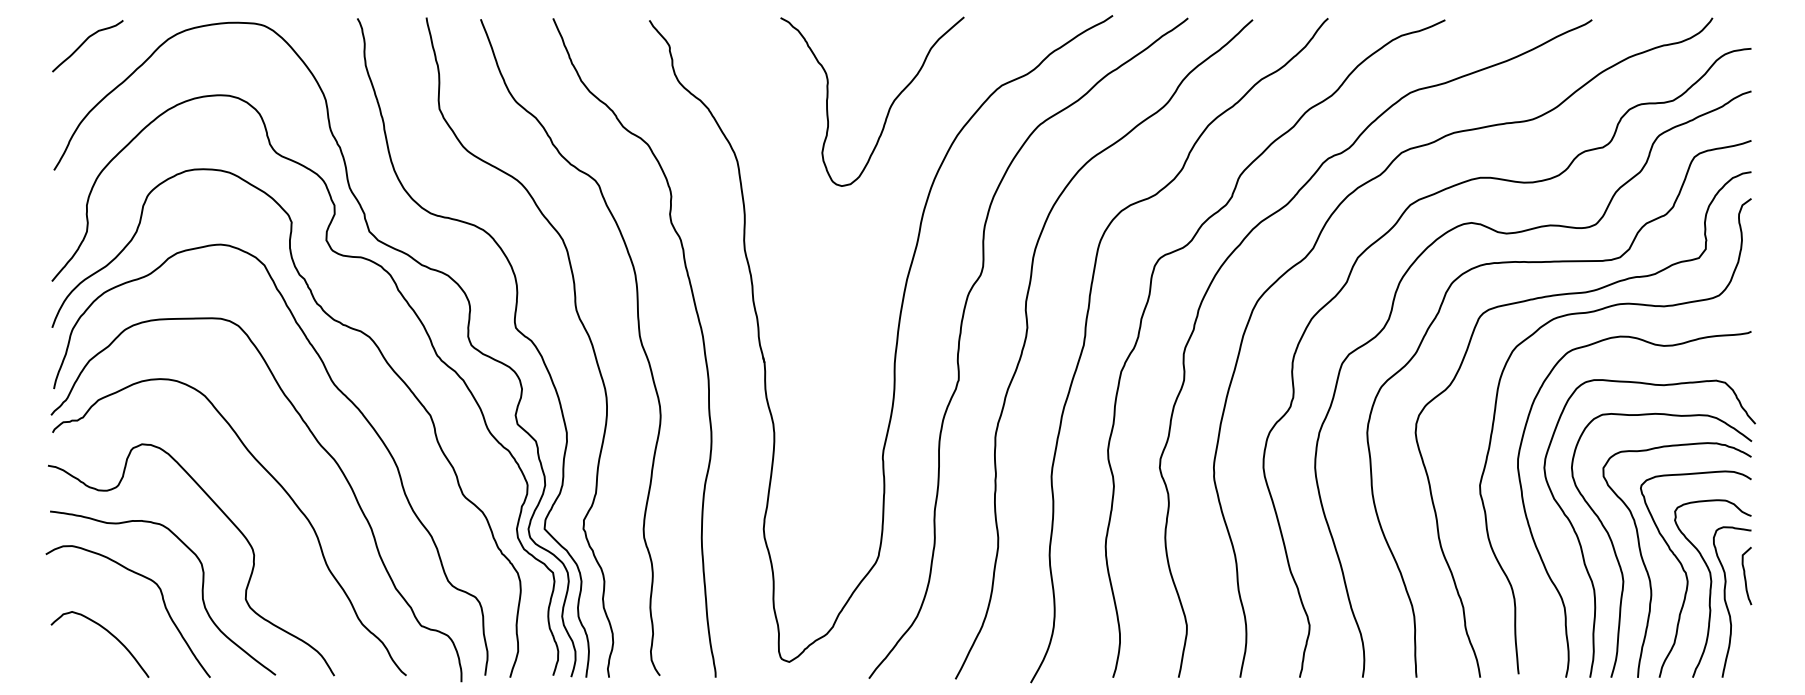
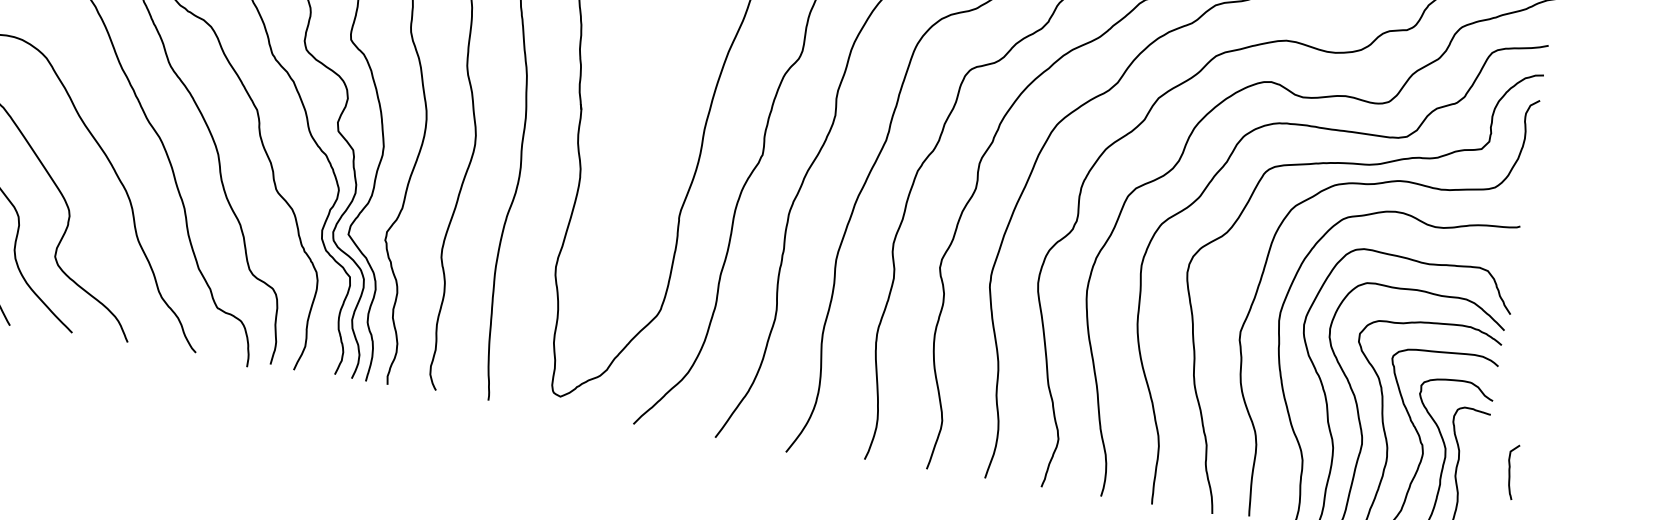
curve: (1745, 575) -> (1510, 471), moved

